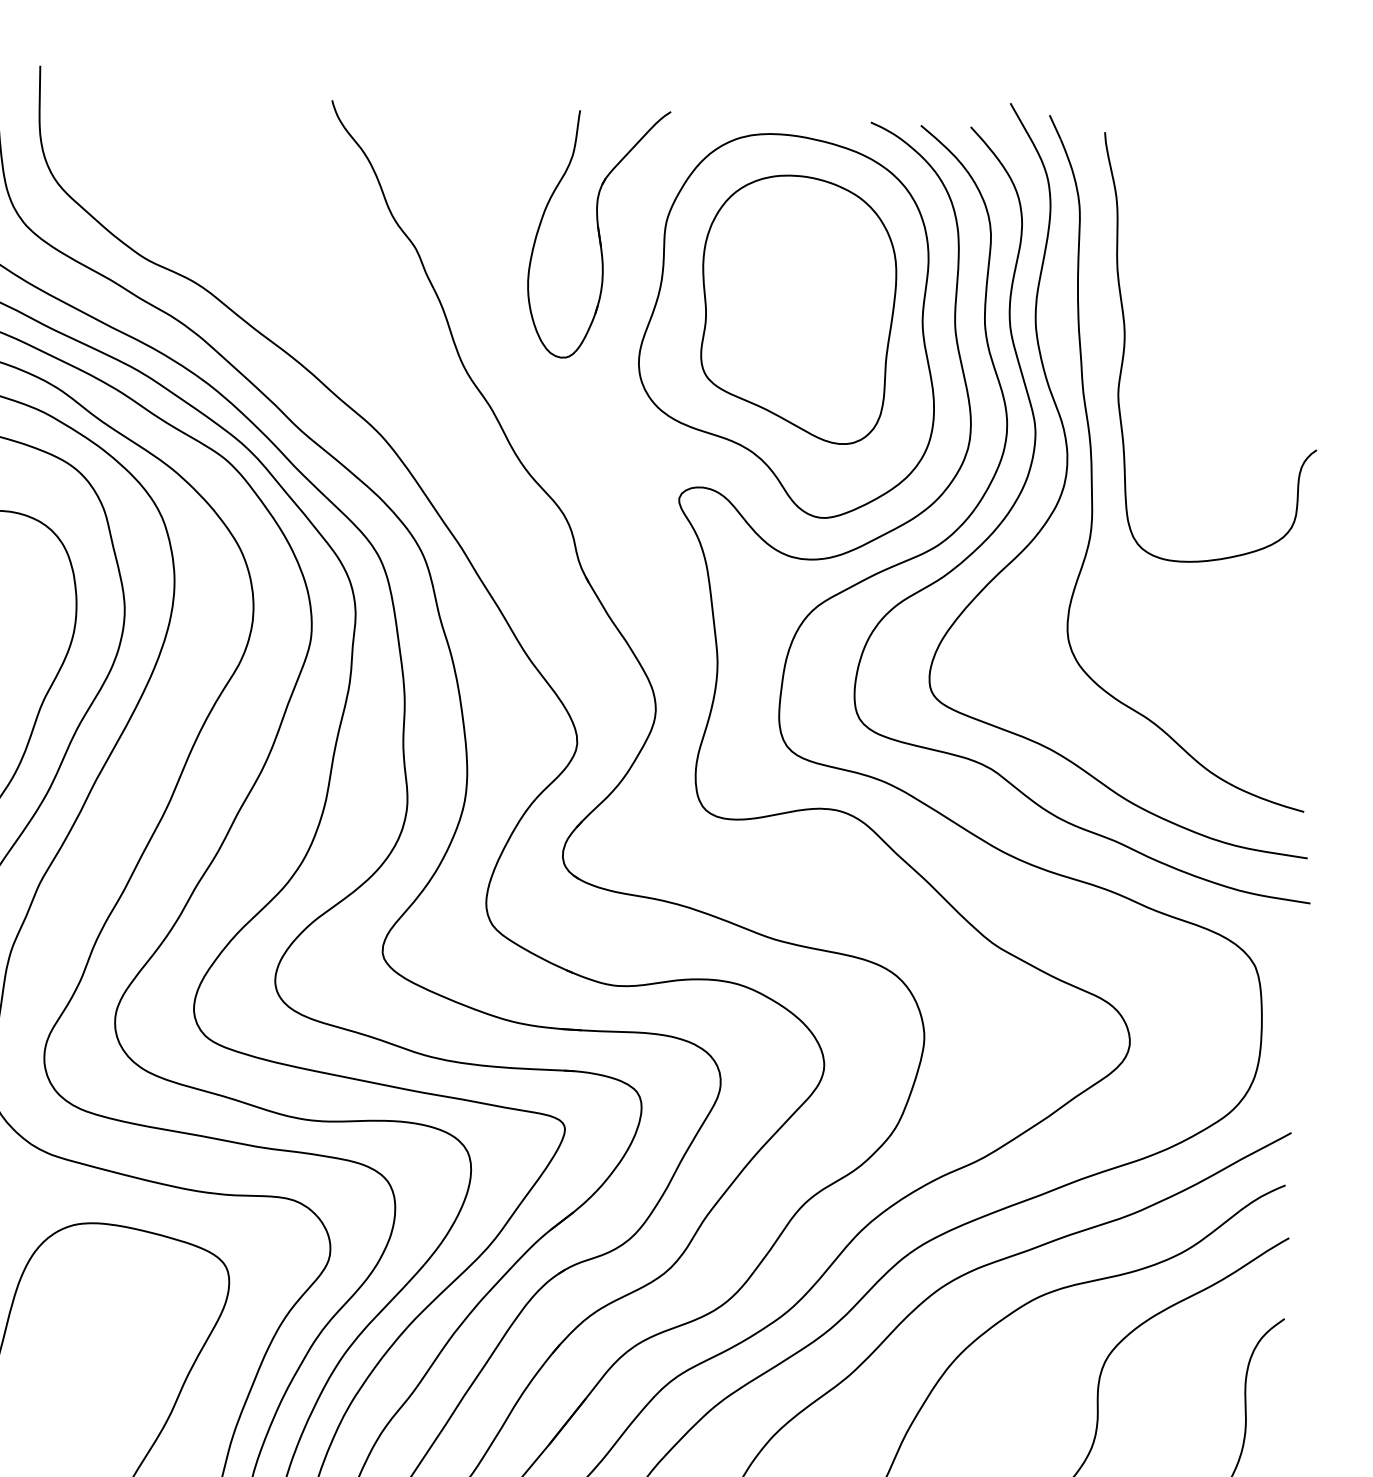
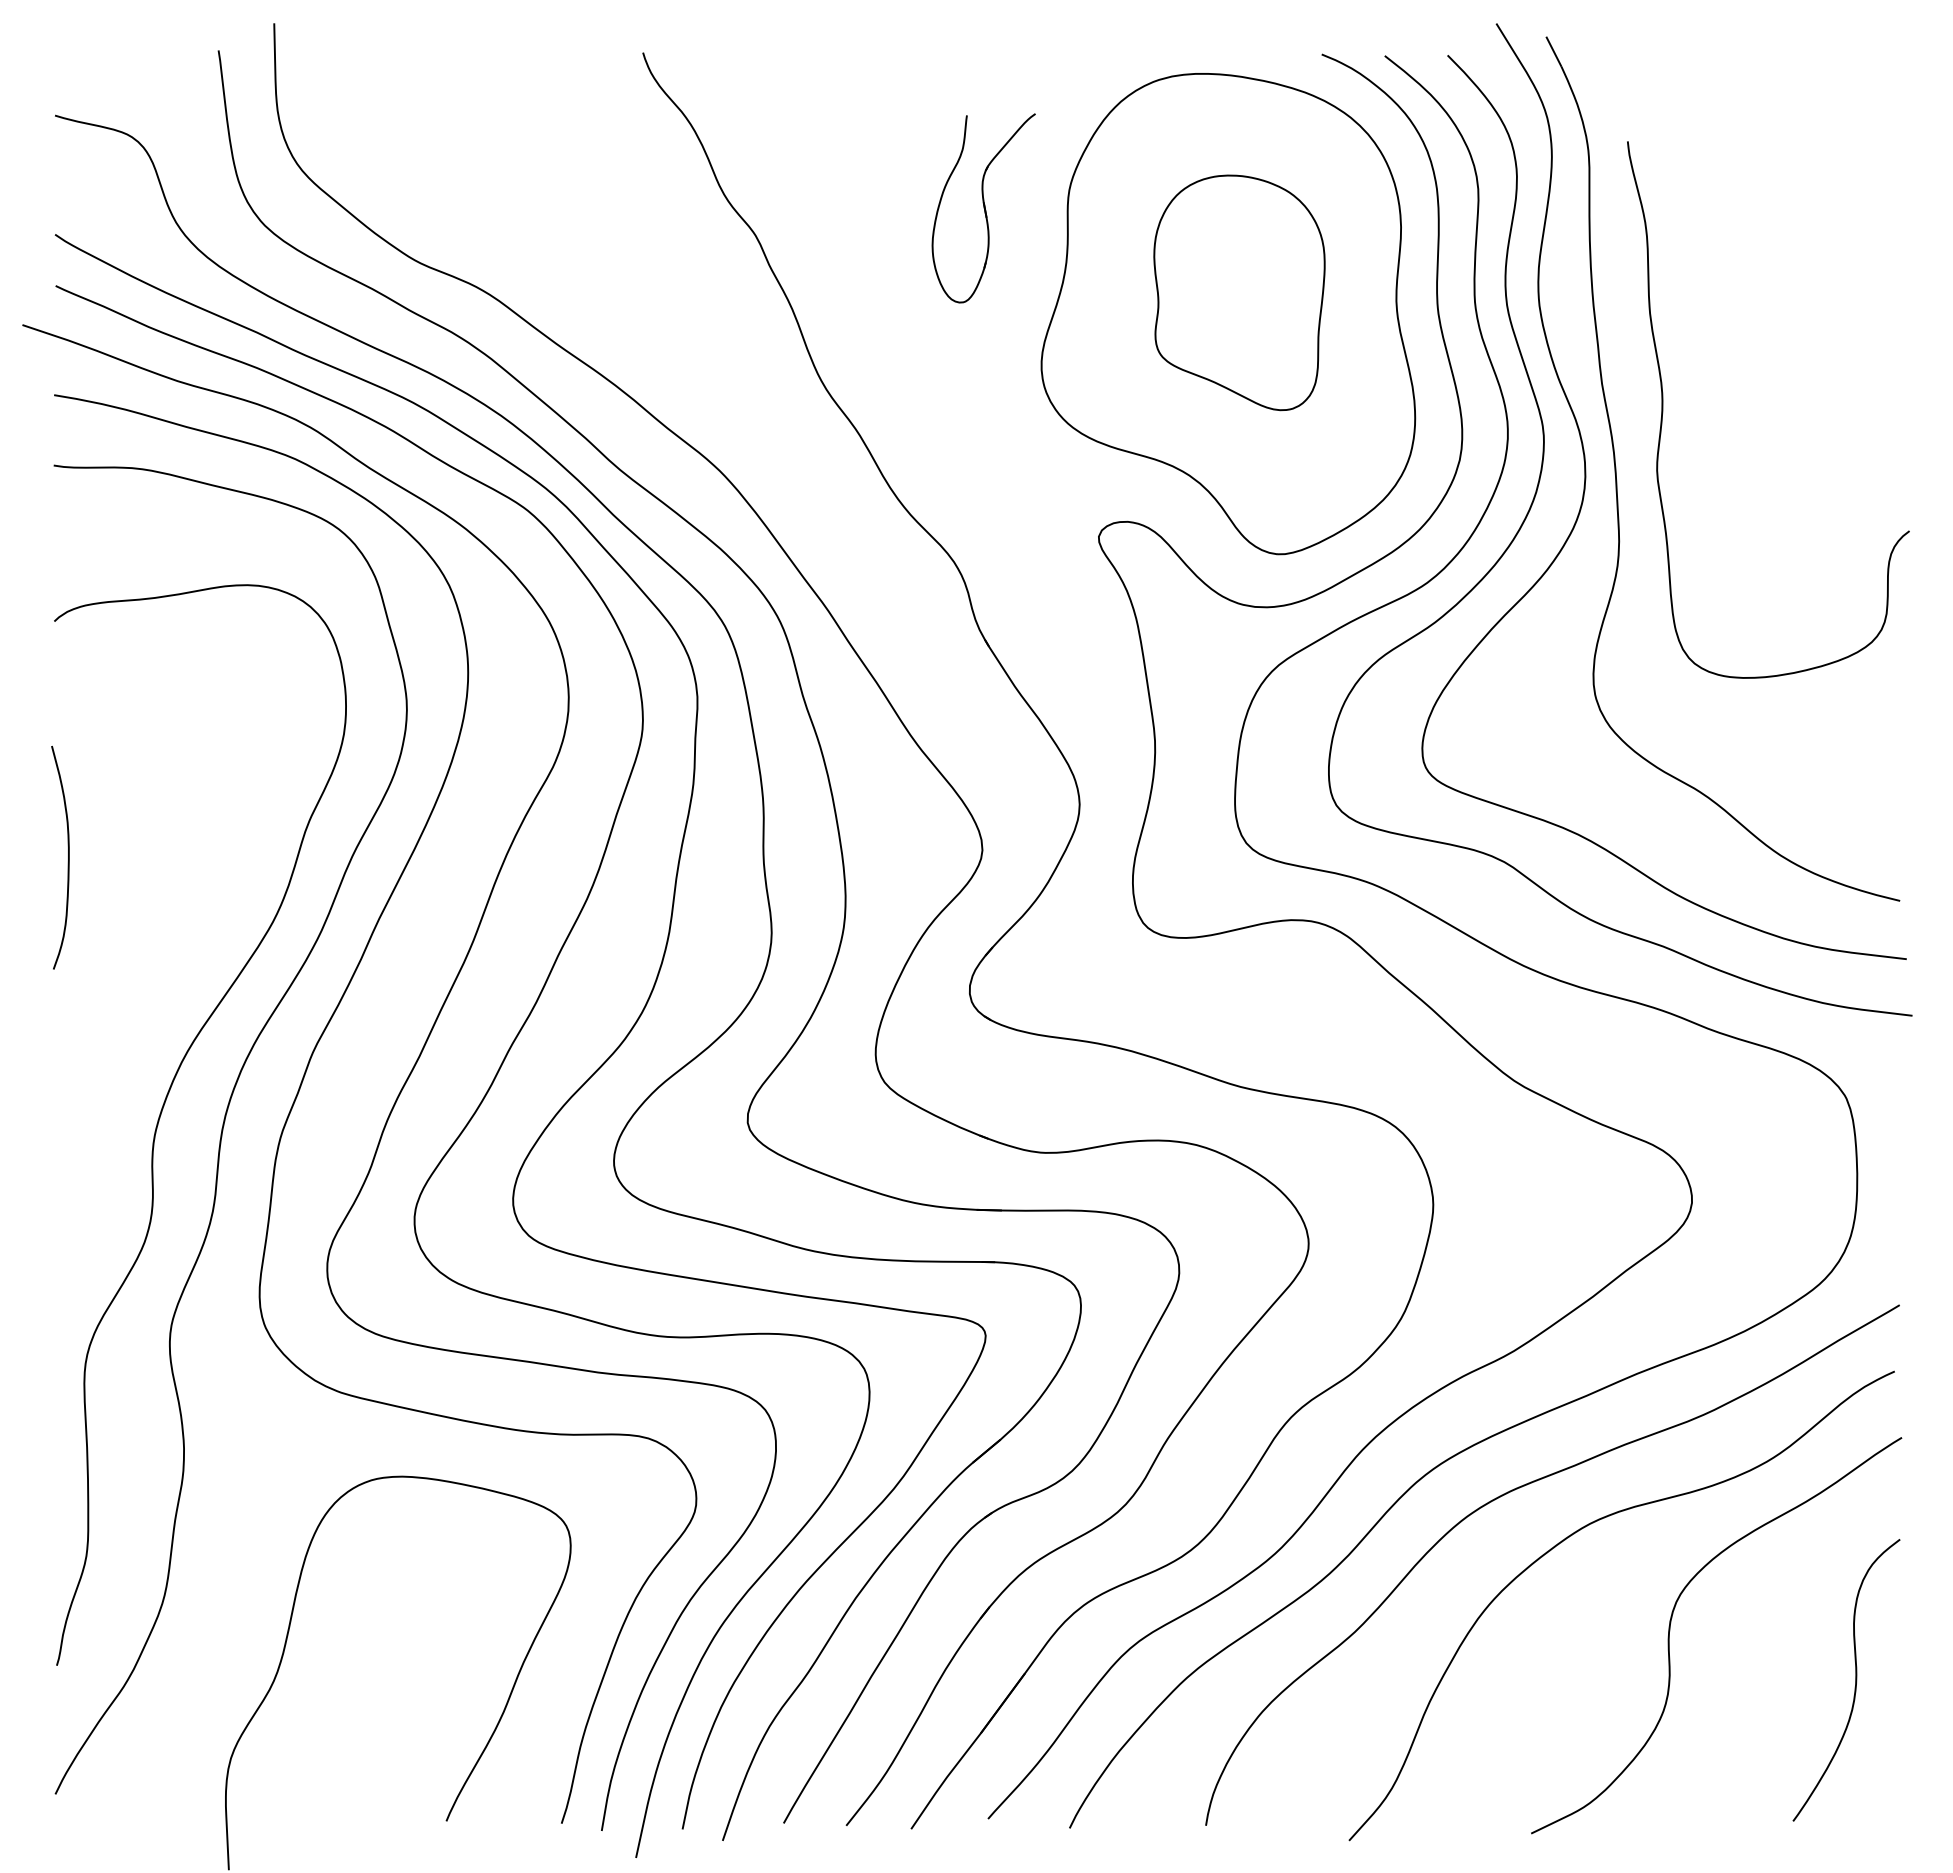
part: (597, 234) -> (983, 208), size x0.6
part: (798, 308) -> (1239, 292), size x0.7
curve: (1125, 346) -> (1663, 409), moved

